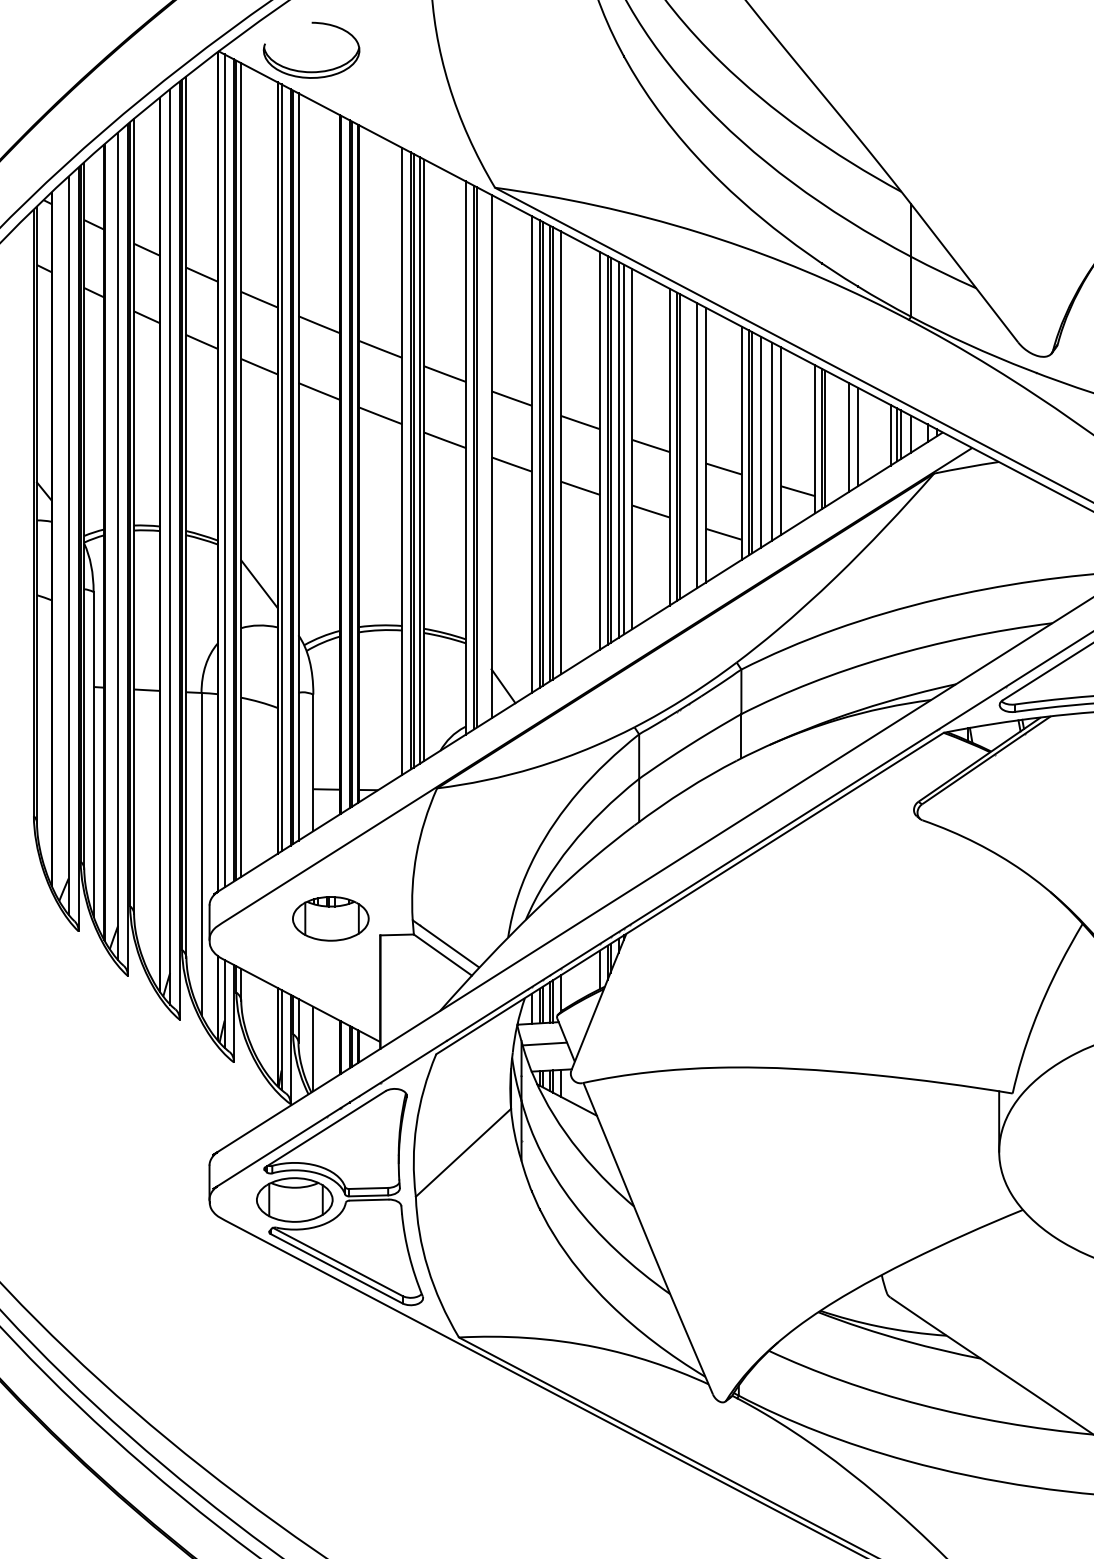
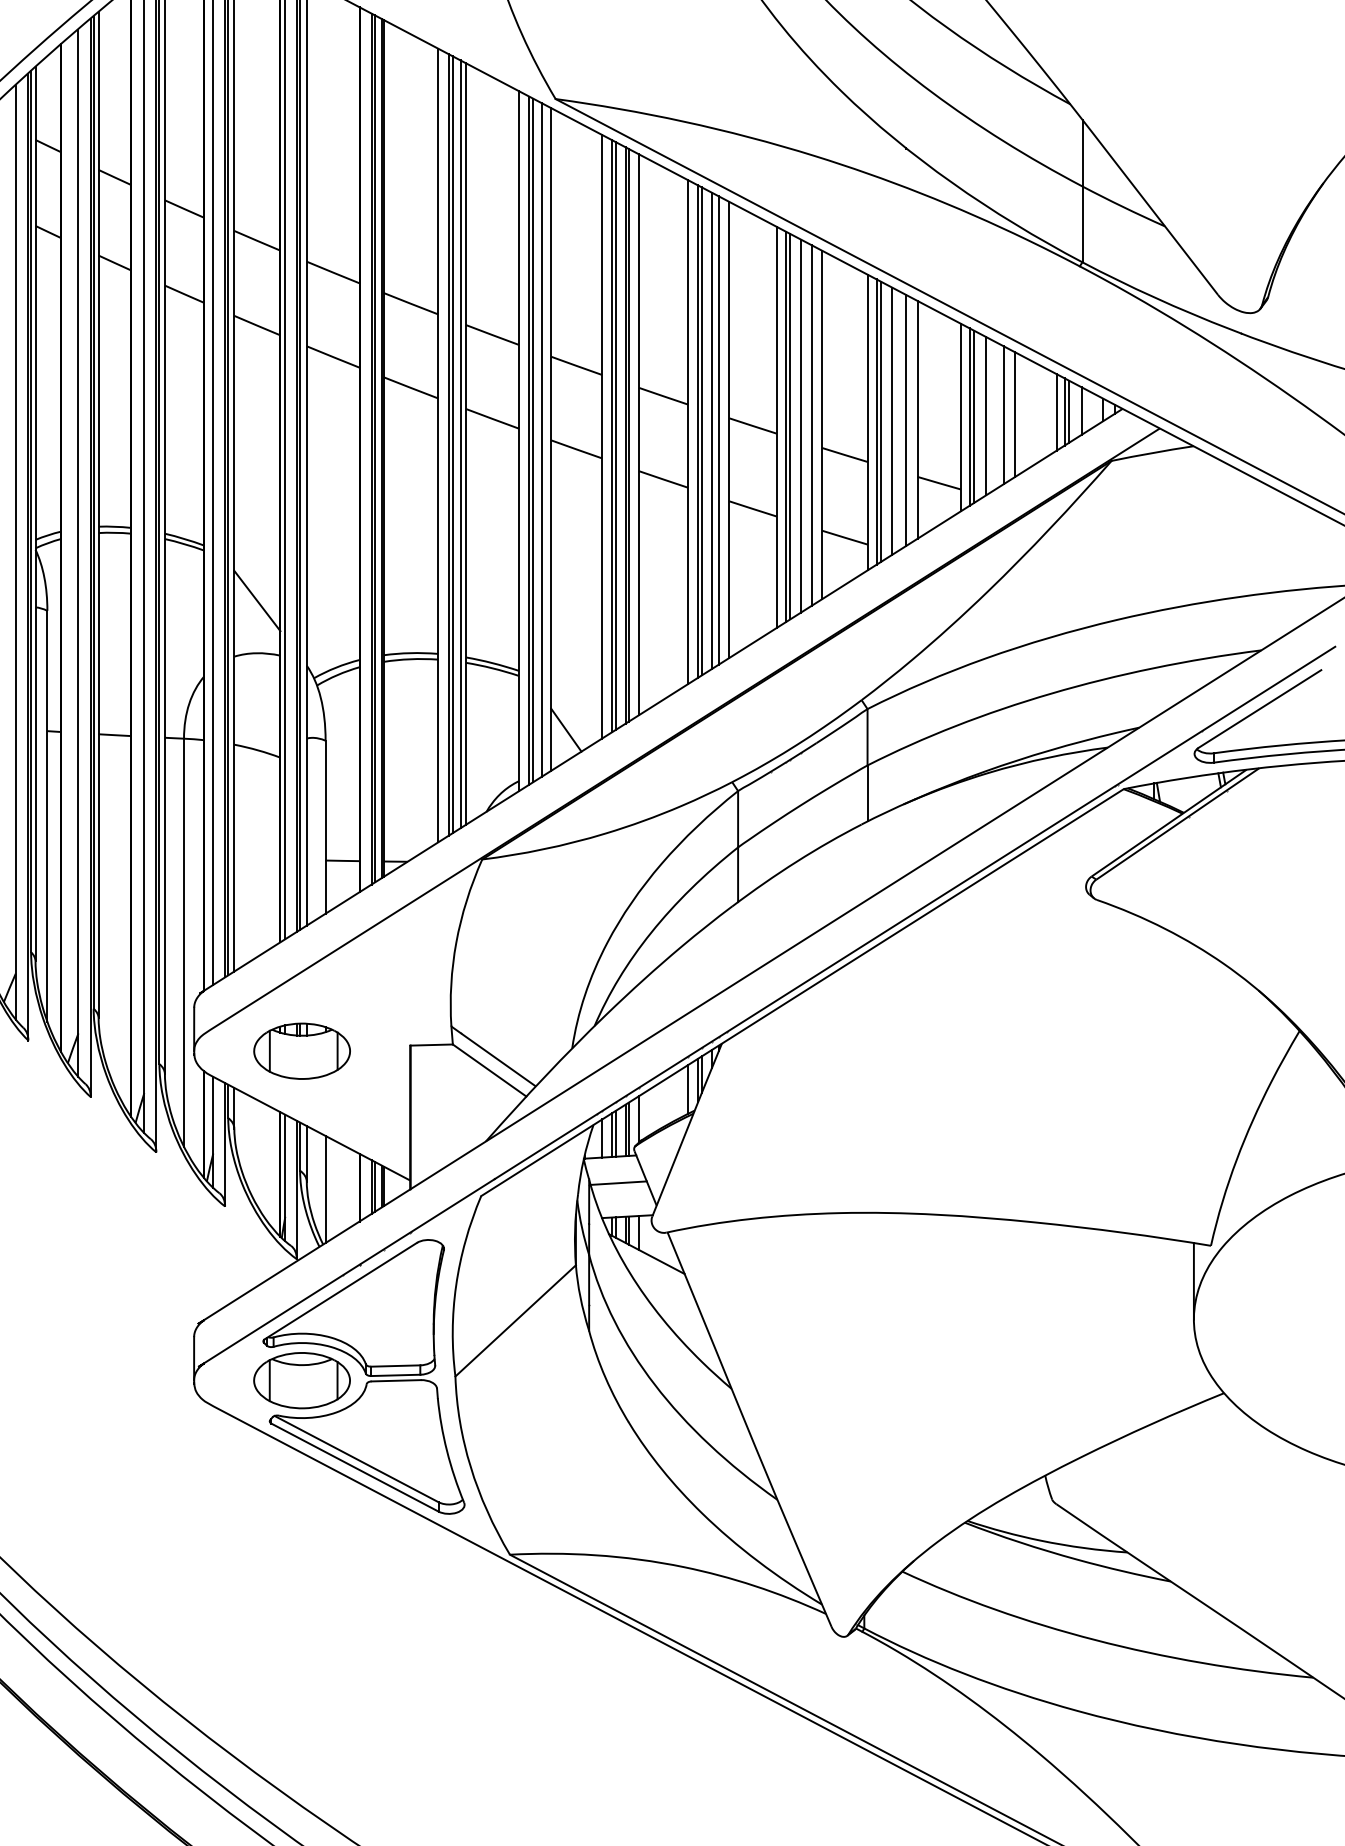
line: (834, 437) -> (985, 415), added
line: (688, 445) -> (800, 425), added
line: (484, 456) -> (542, 439), added
part: (330, 918) -> (301, 1050), moved

